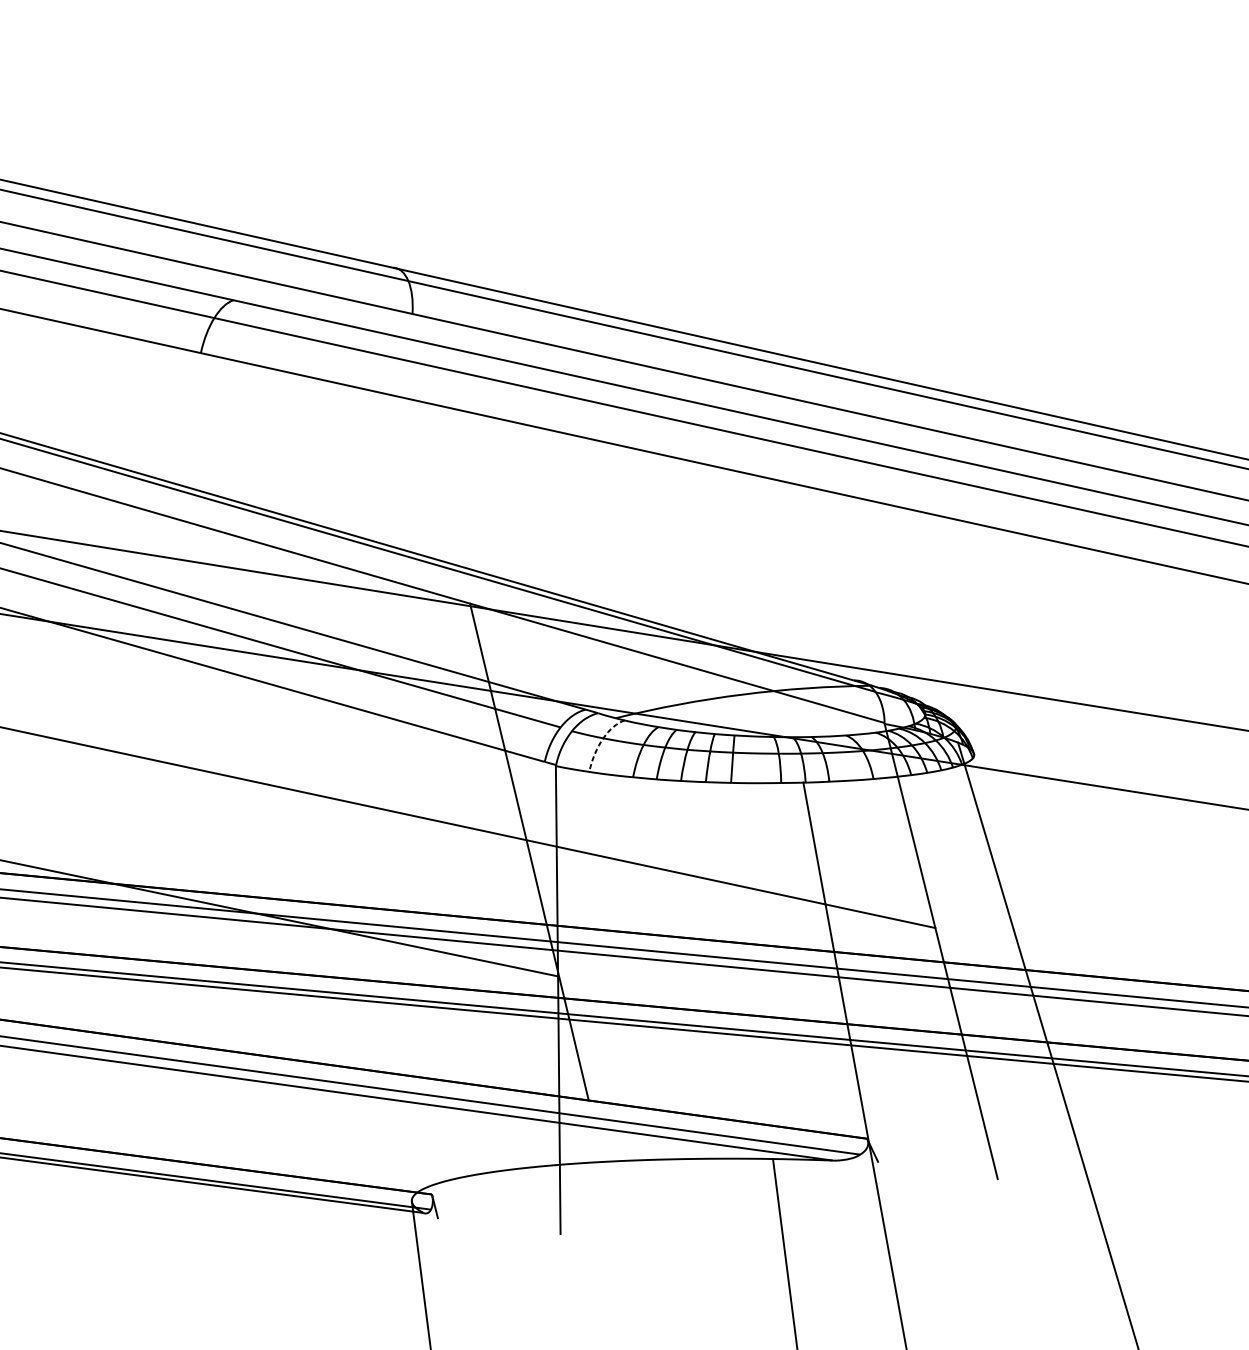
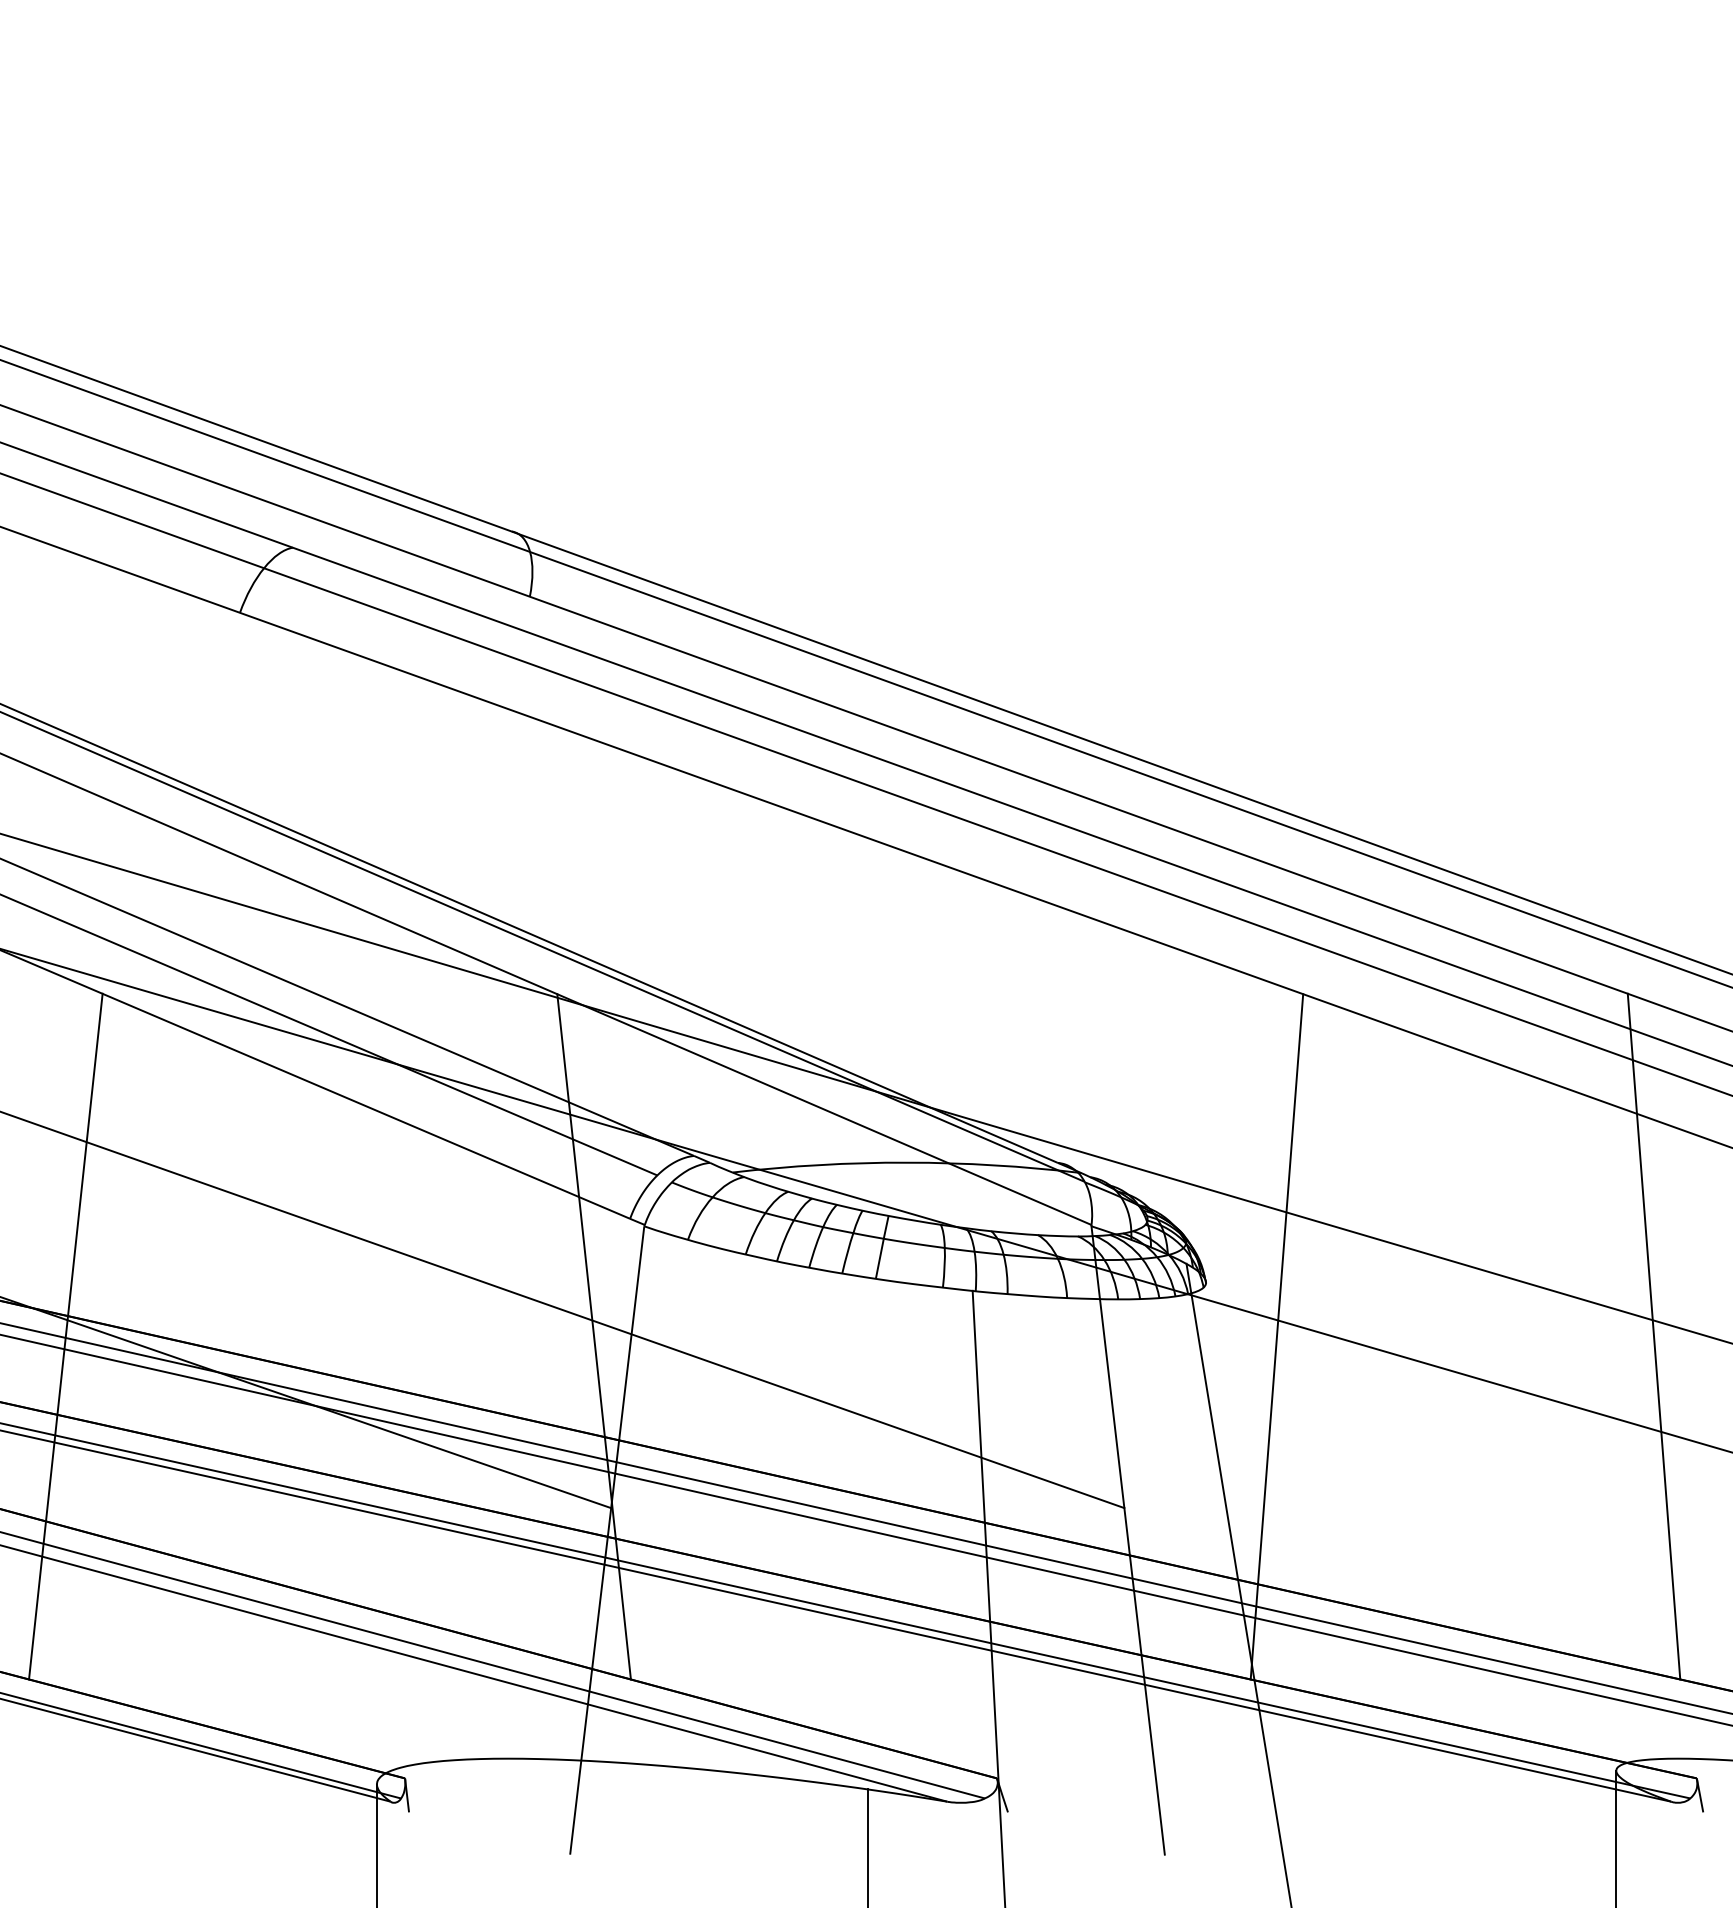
arc: (601, 740) -> (709, 1200), dashed -> solid
line: (1031, 787) -> (1276, 1336), added
line: (140, 901) -> (65, 1336), added

